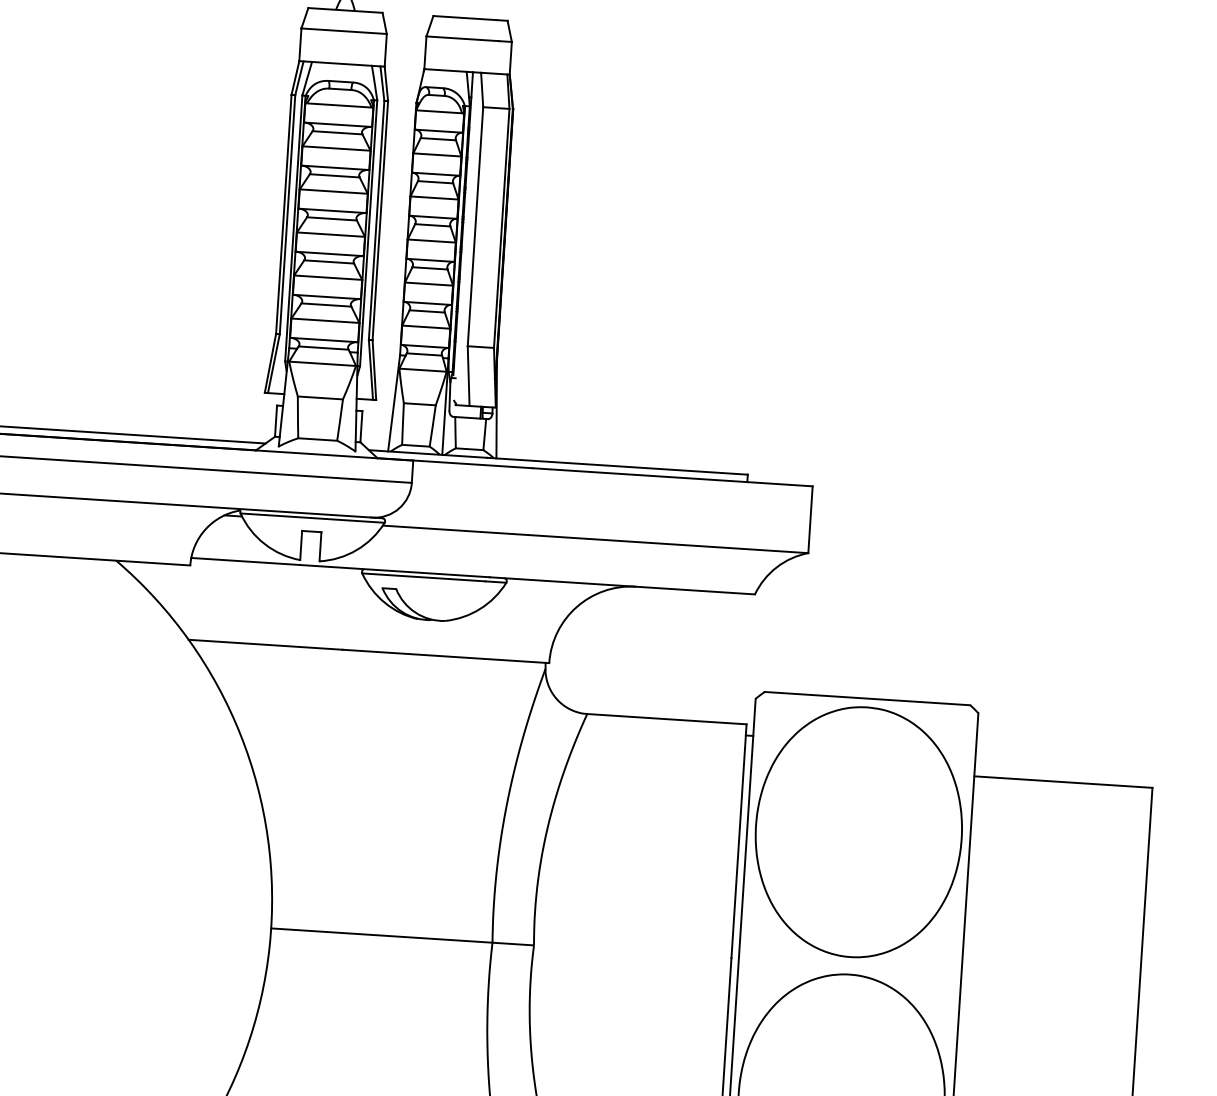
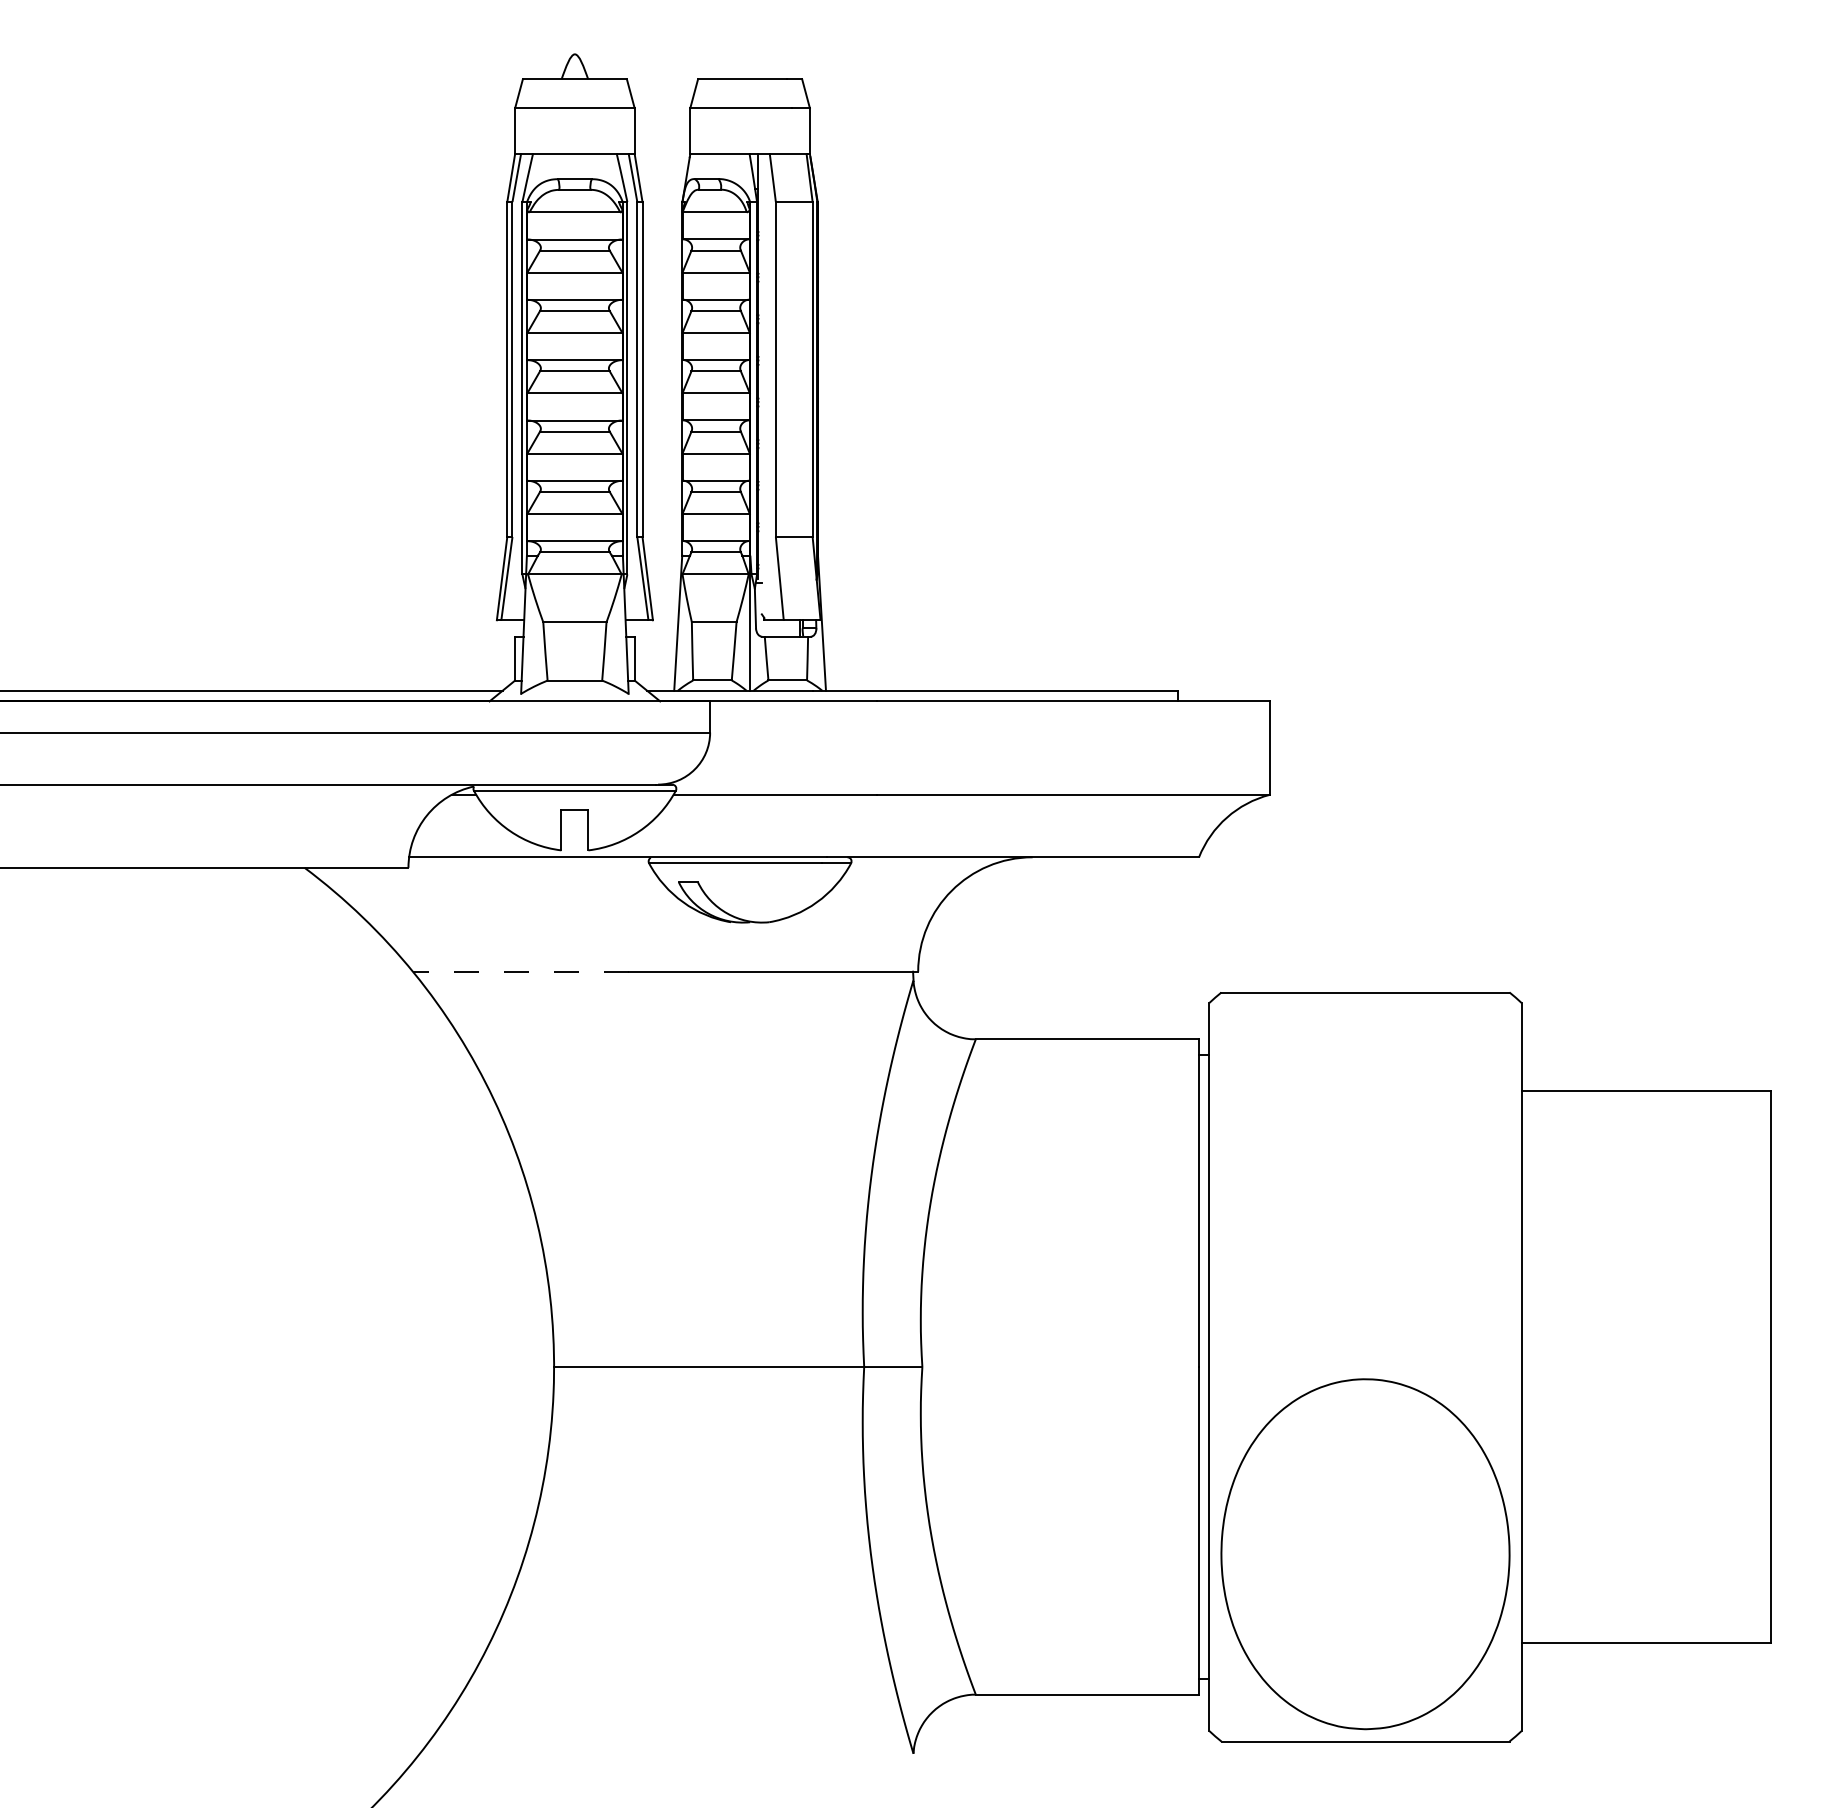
line: (265, 644) -> (520, 971), solid -> dashed
part: (858, 832) -> (1365, 1179), removed

